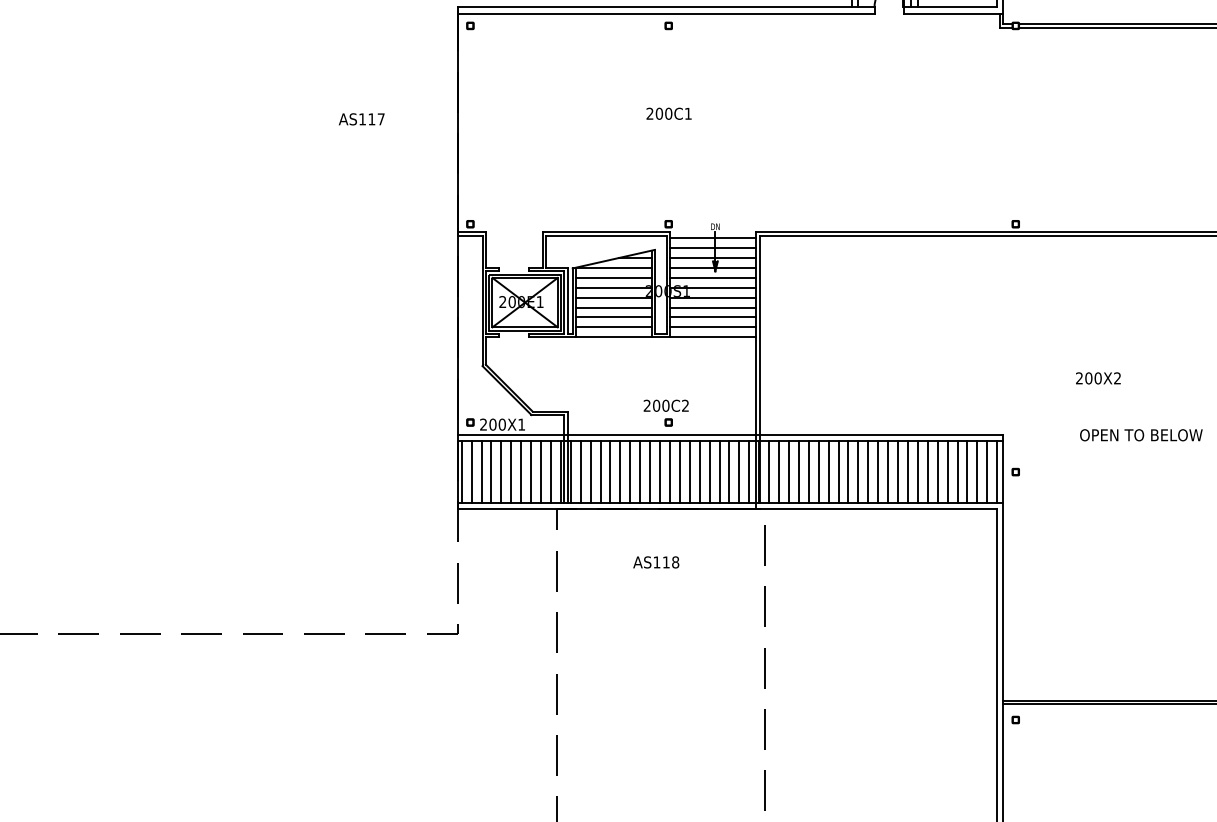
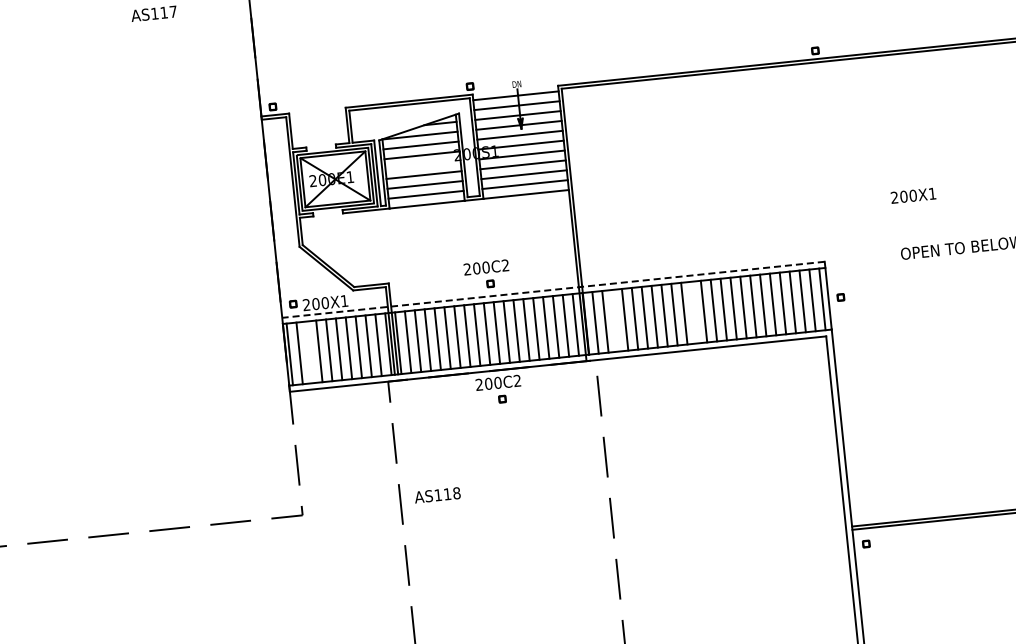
line: (613, 297) -> (422, 165), removed
text: (1117, 378) -> (932, 193), 200X2 -> 200X1
line: (730, 434) -> (553, 289), solid -> dashed
line: (481, 472) -> (309, 352), removed
line: (788, 472) -> (614, 321), removed
line: (868, 472) -> (694, 313), removed
part: (665, 528) -> (498, 389), added
text: (656, 562) -> (437, 495), moved

